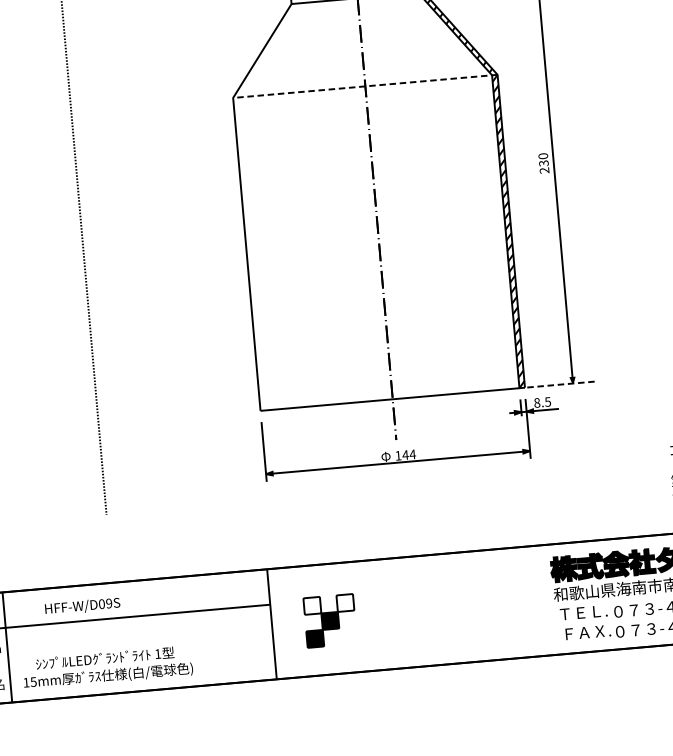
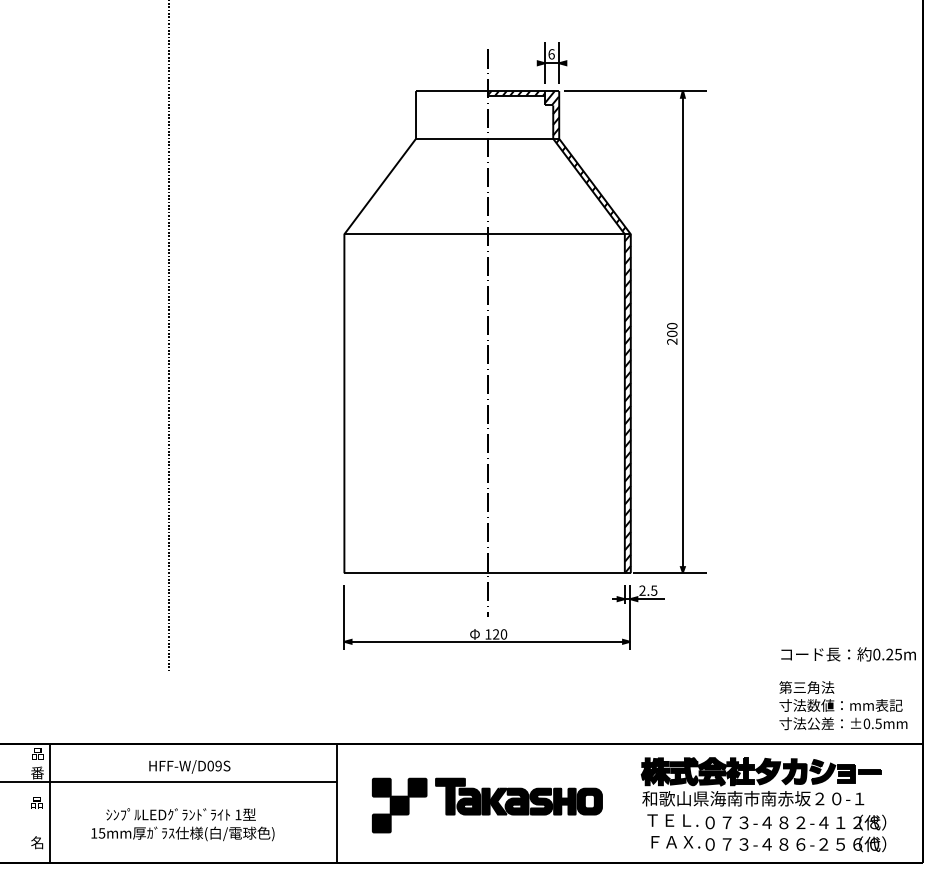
line: (365, 86) -> (487, 234), dashed -> solid
text: (544, 163) -> (672, 333), 230 -> 200
line: (561, 384) -> (670, 573), dashed -> solid
text: (537, 402) -> (642, 590), 8.5 -> 2.5
text: (408, 454) -> (499, 634), 144 -> 120
fill: (345, 602) -> (417, 787), added
part: (439, 602) -> (518, 796), added
fill: (312, 605) -> (381, 787), added
text: (82, 606) -> (189, 766), moved
text: (107, 667) -> (182, 824), moved

